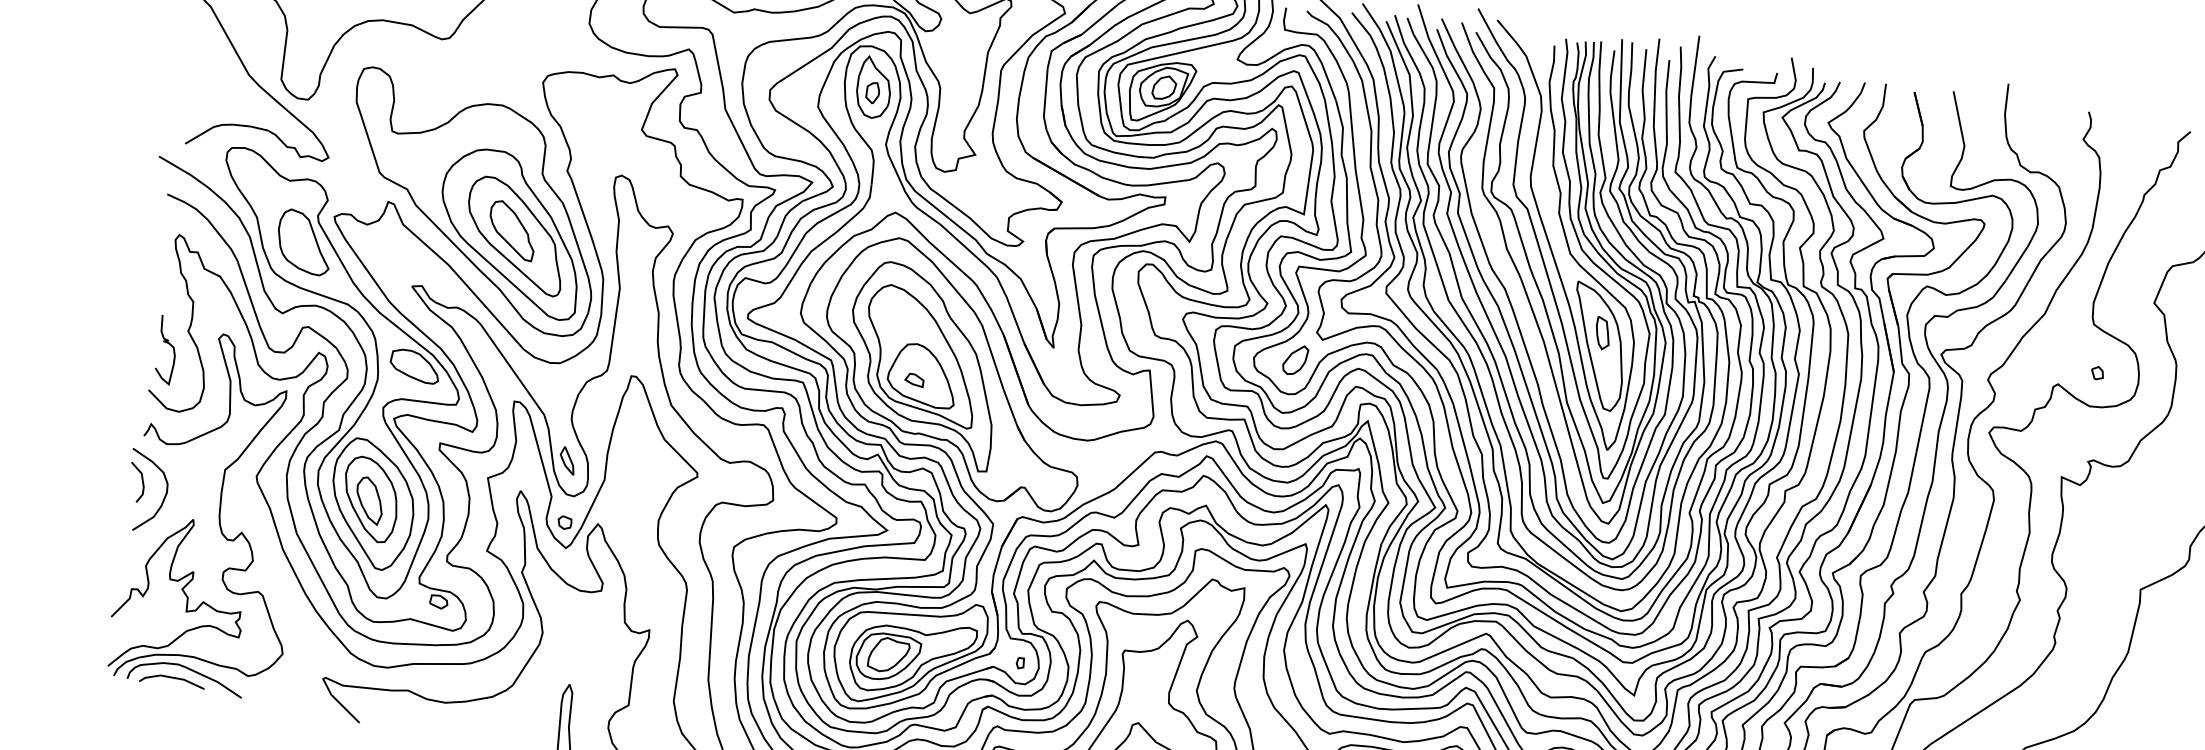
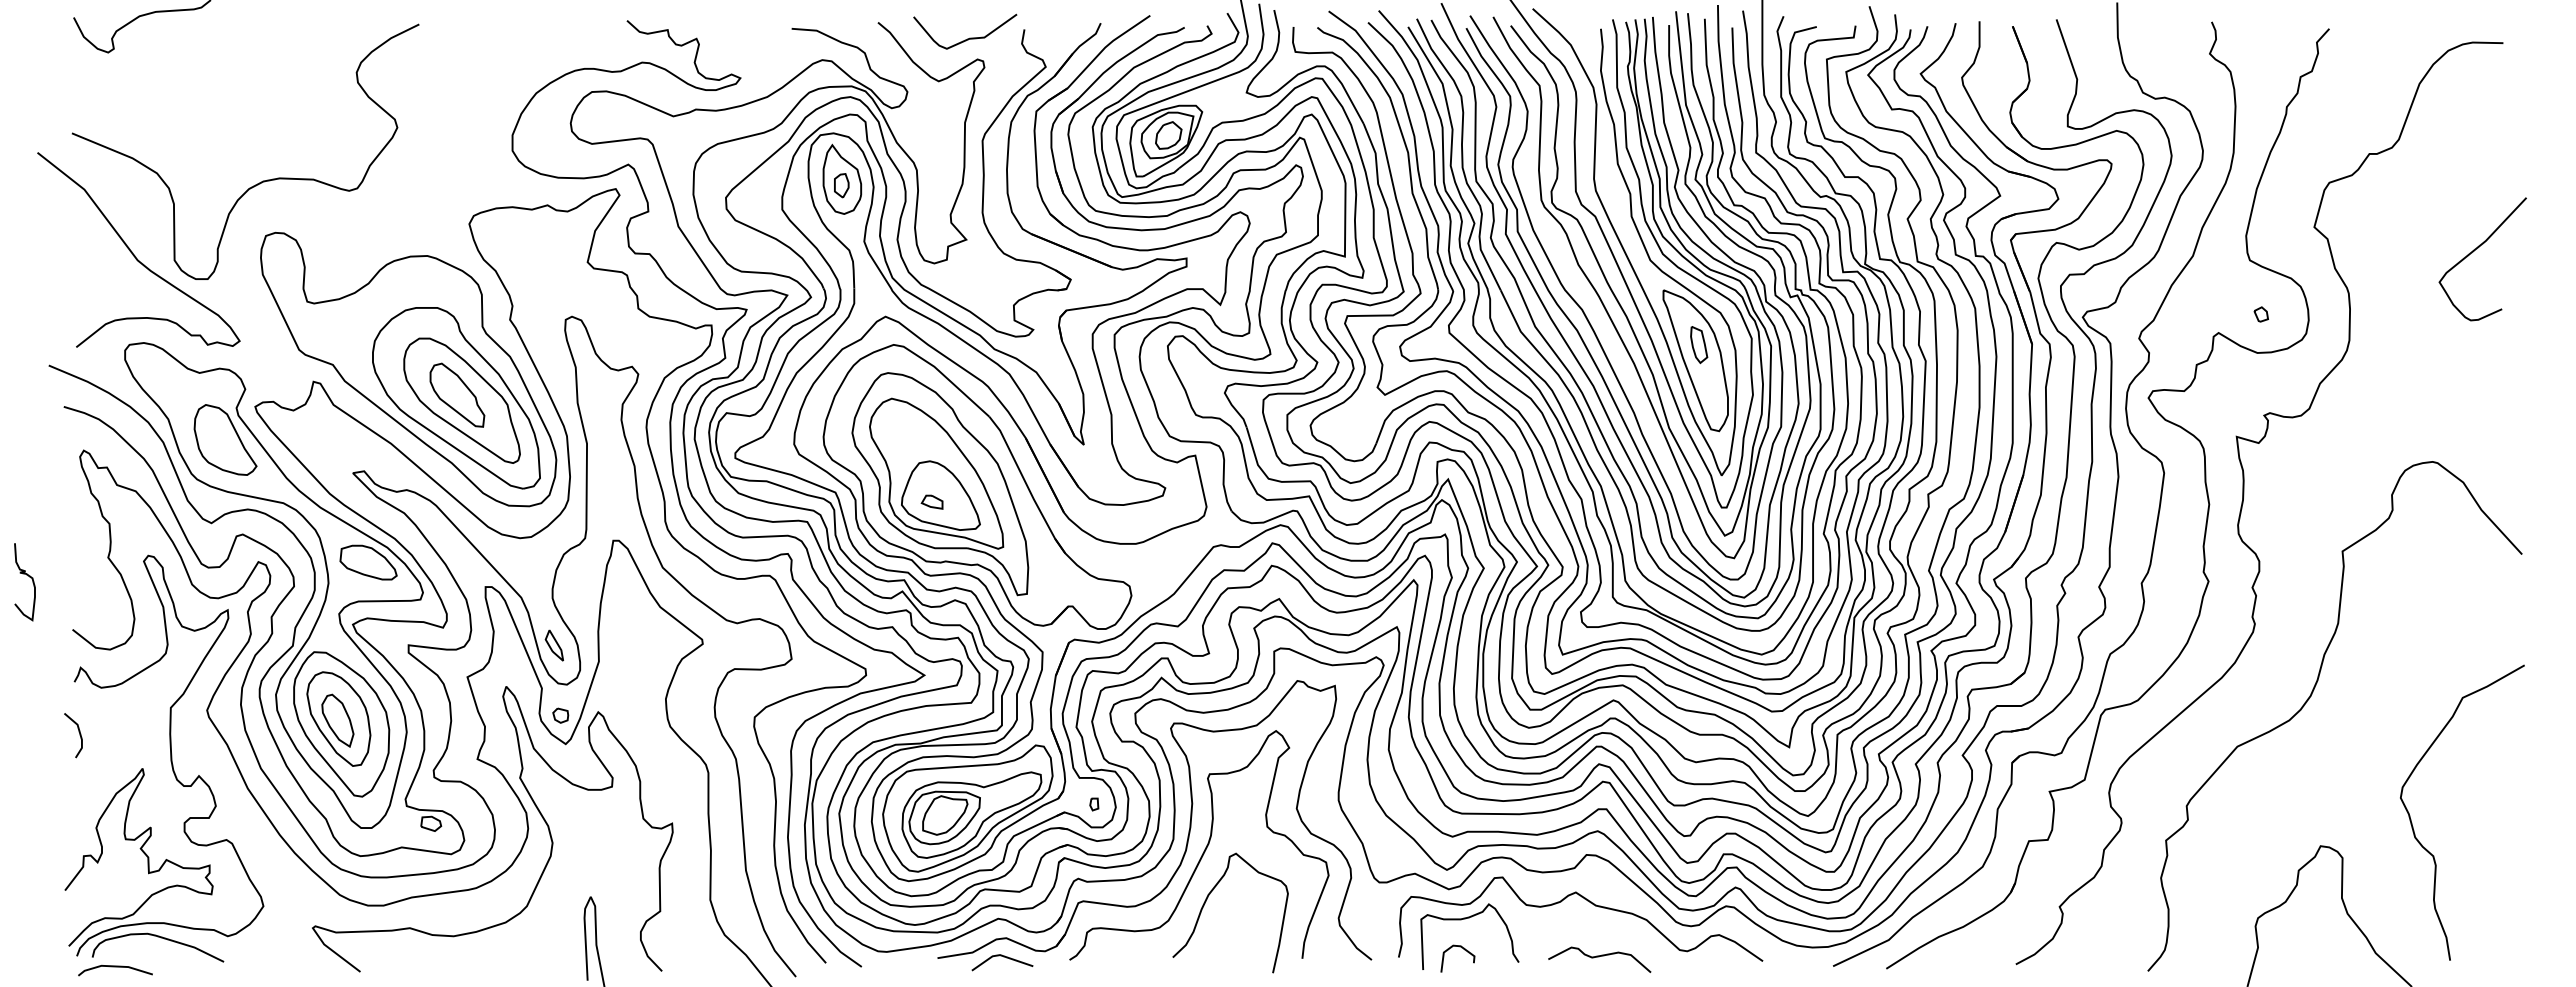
curve: (171, 346) -> (29, 577), moved
part: (1295, 359) -> (1357, 421), removed
curve: (164, 496) -> (106, 746), removed
line: (172, 678) -> (115, 967), moved

